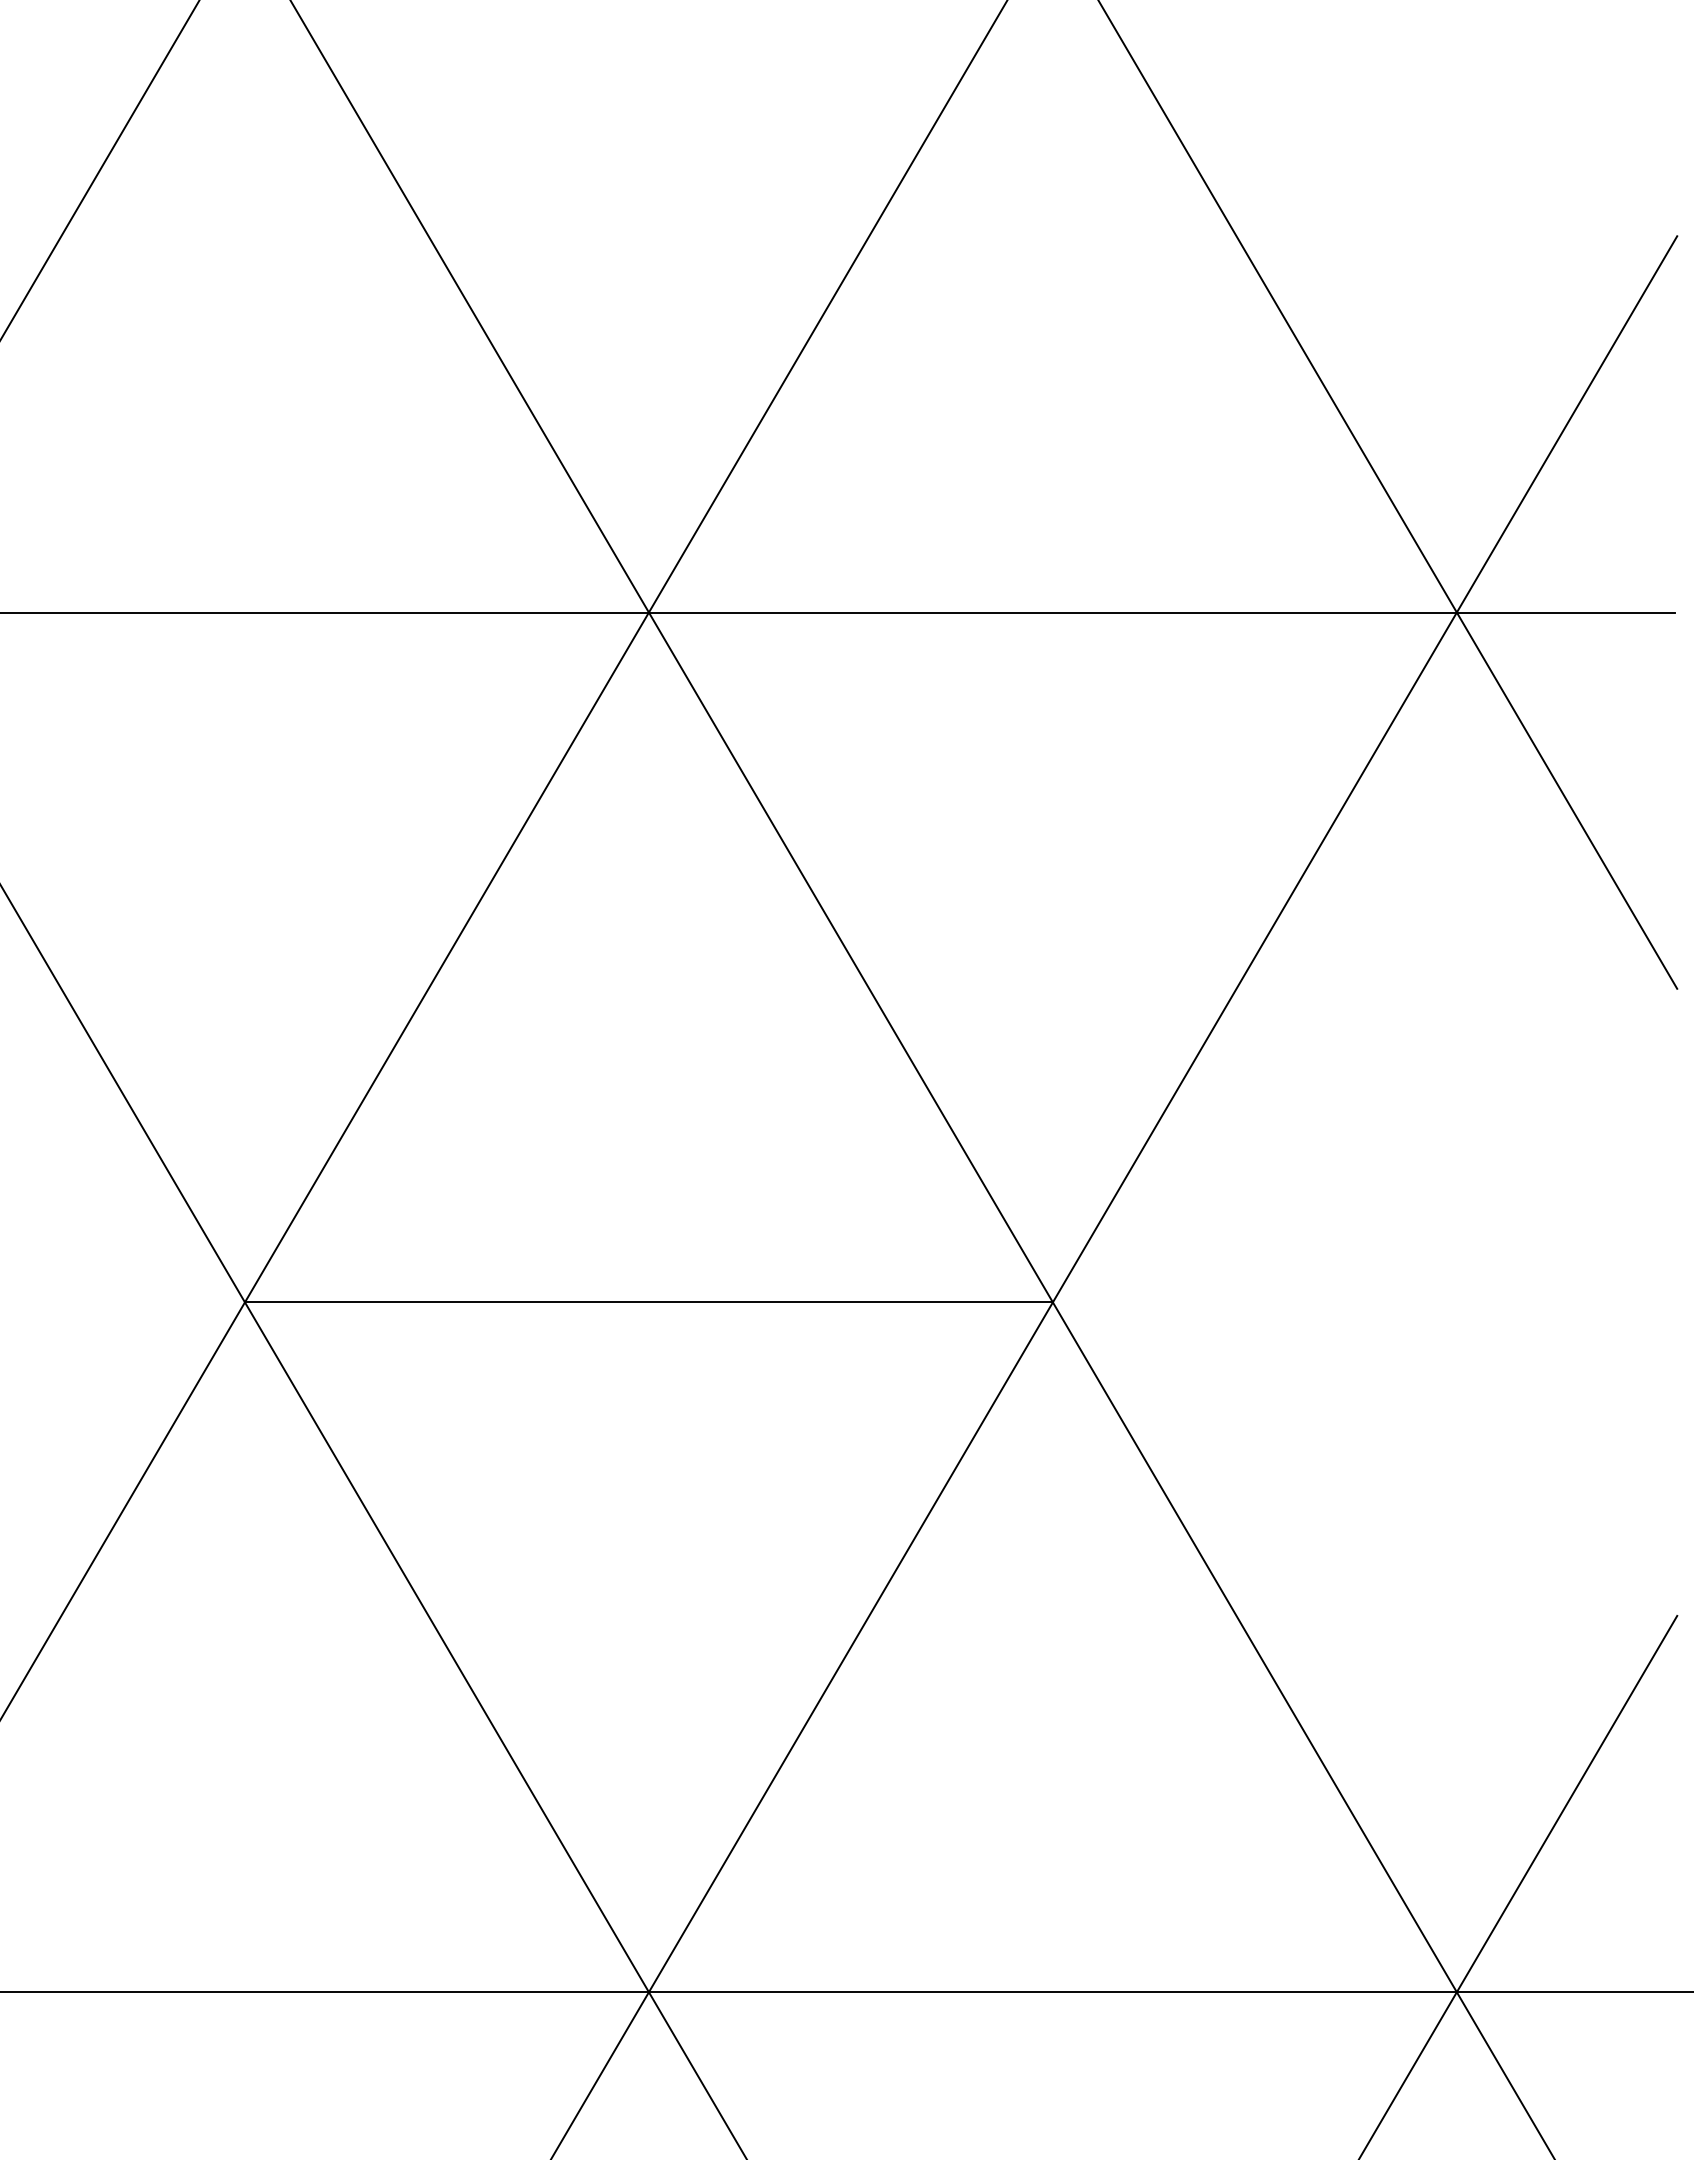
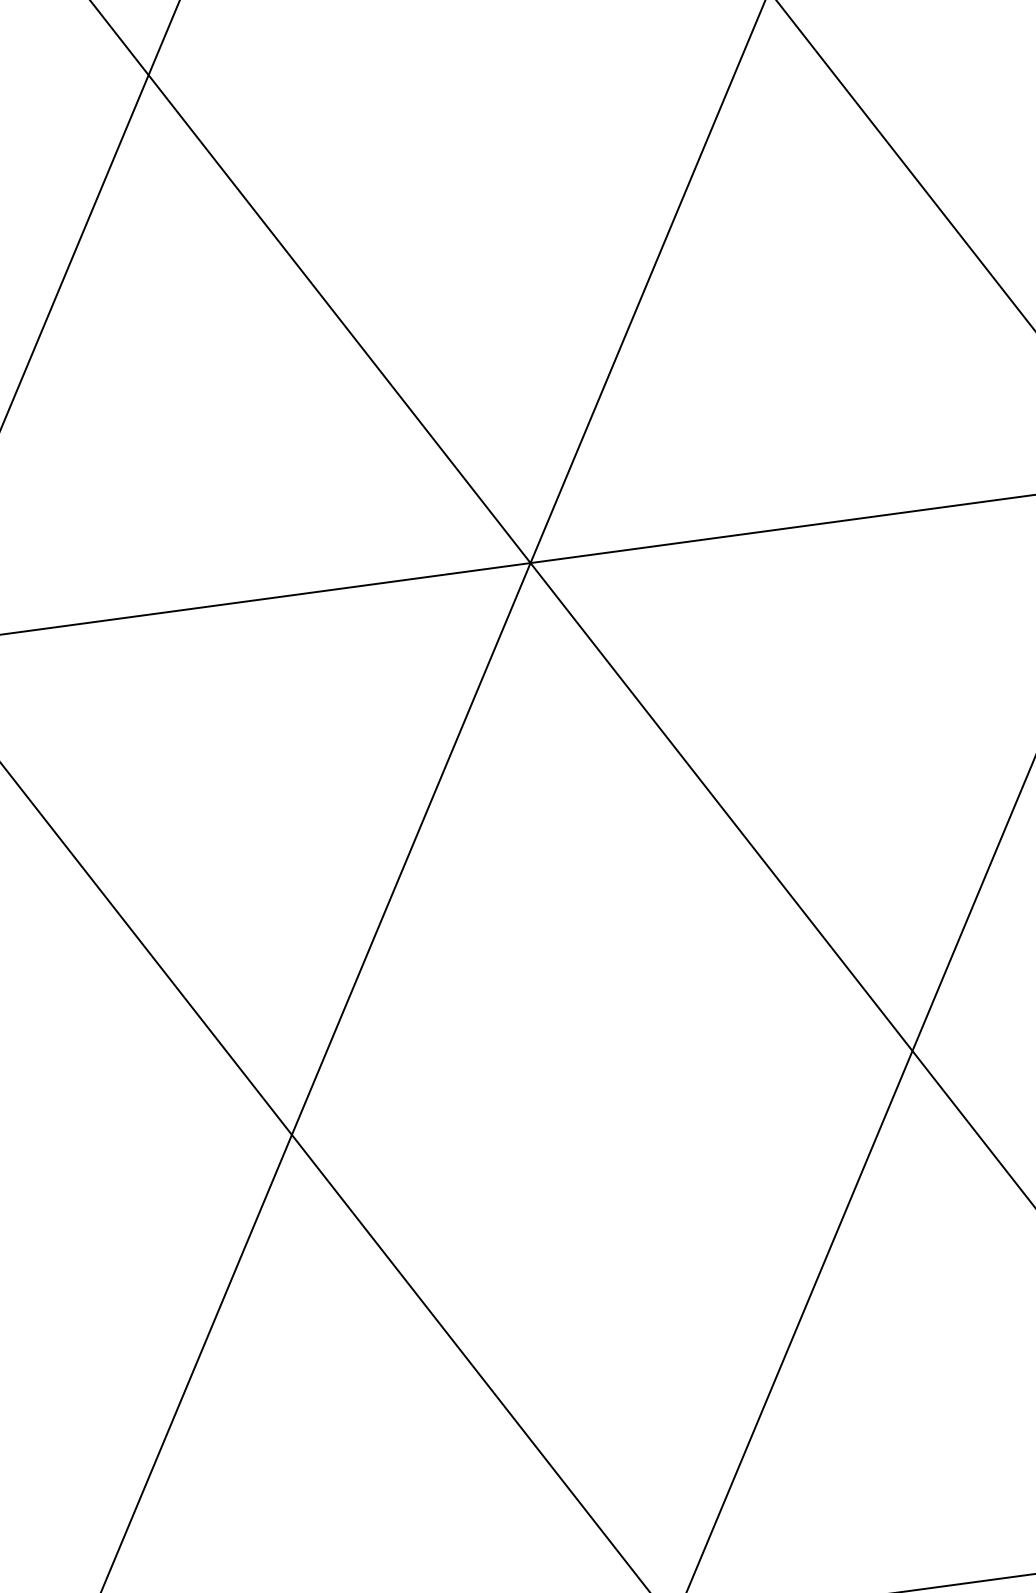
line: (648, 1302) -> (601, 1093), removed

